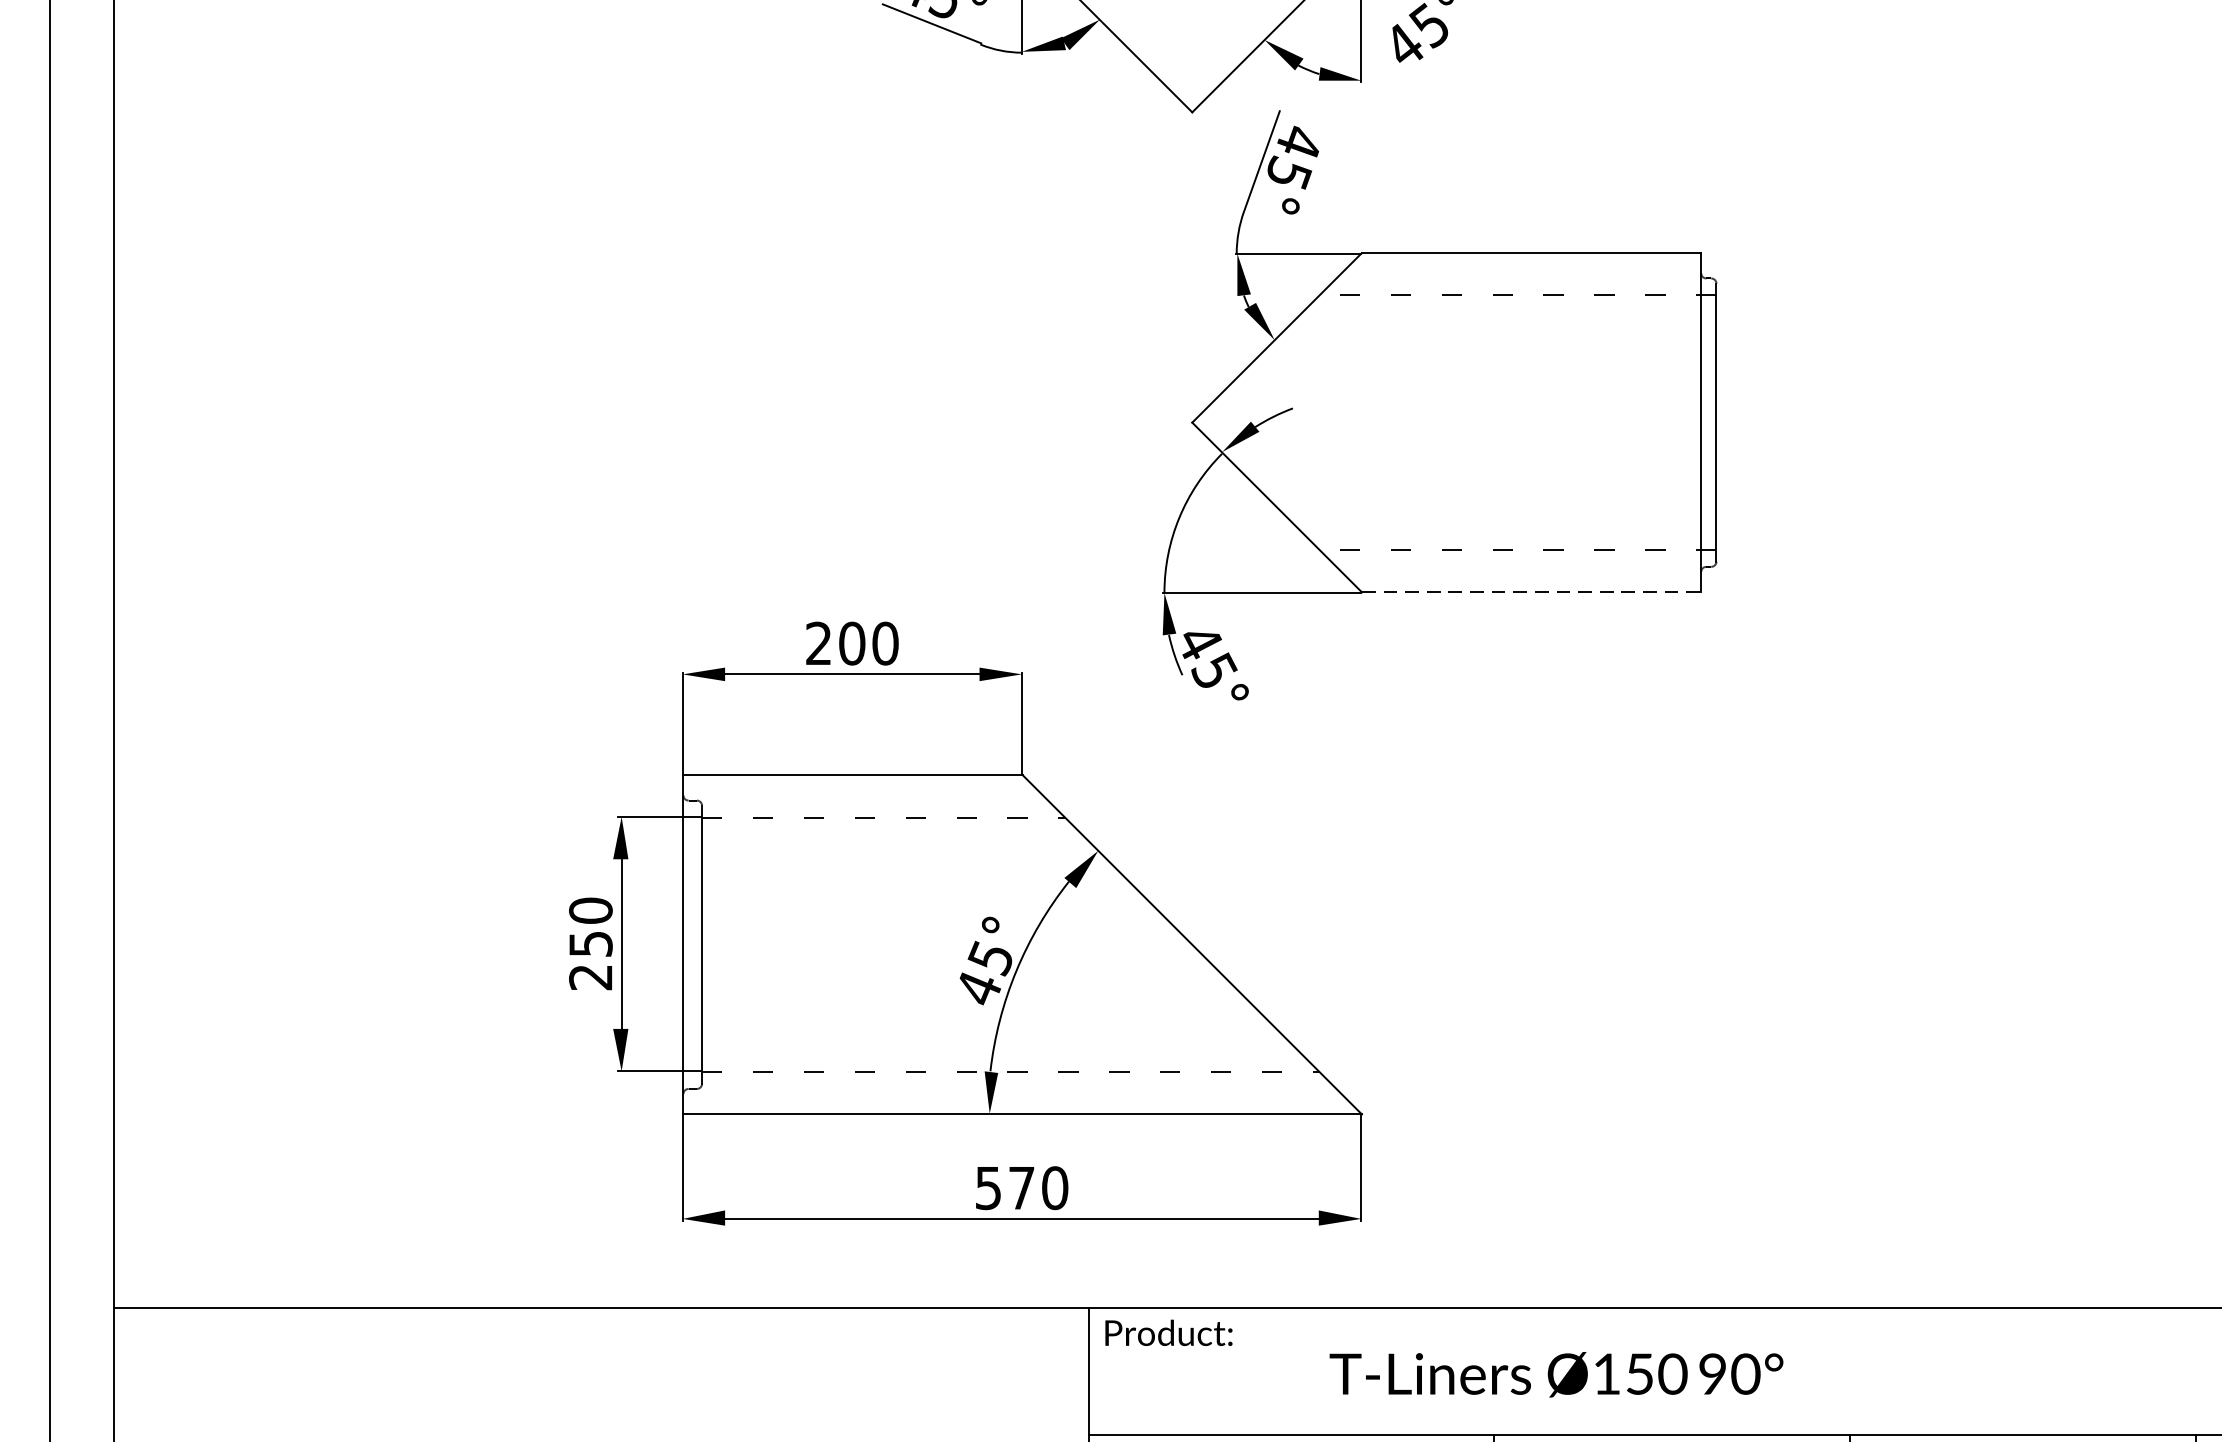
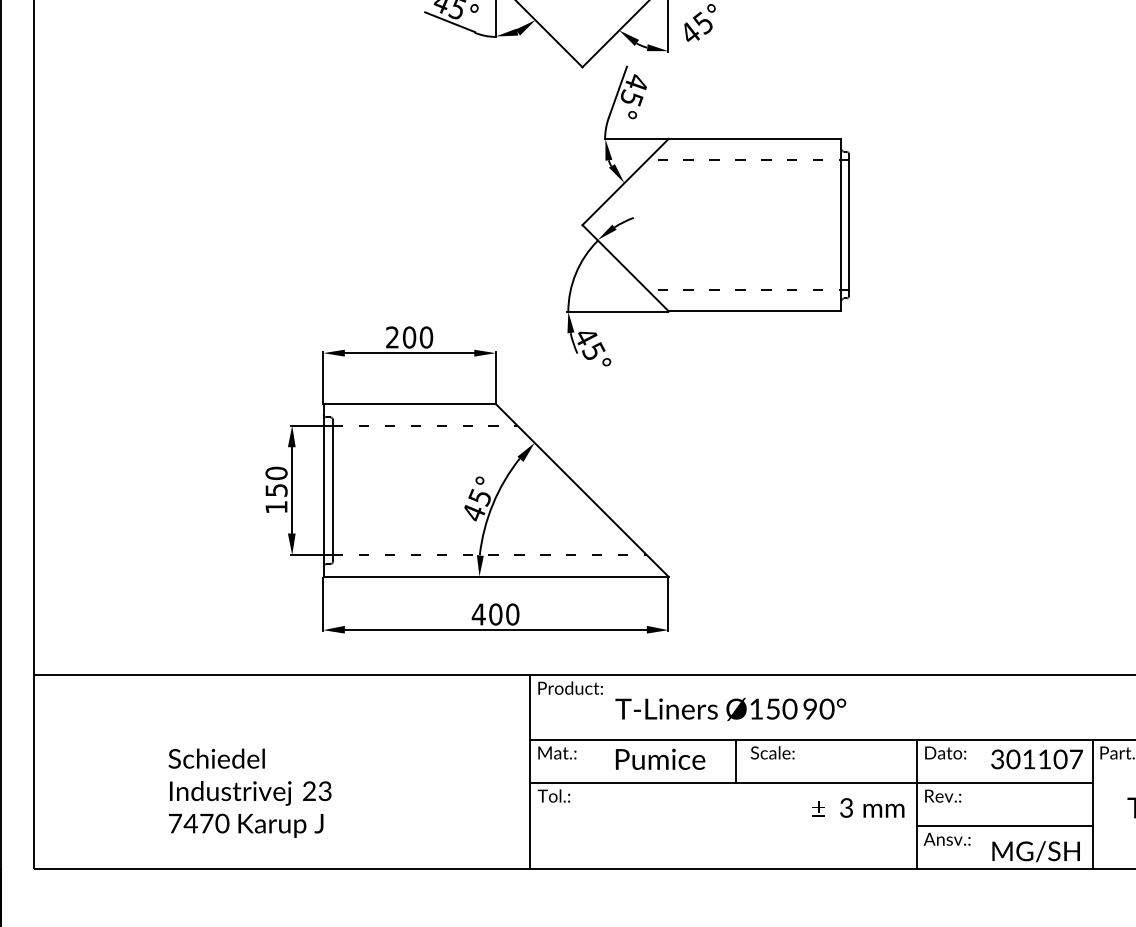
line: (1532, 592) -> (755, 311), dashed -> solid
text: (590, 977) -> (276, 507), 250 -> 150
text: (1003, 1188) -> (486, 614), 570 -> 400
text: (1555, 1372) -> (730, 708), moved

